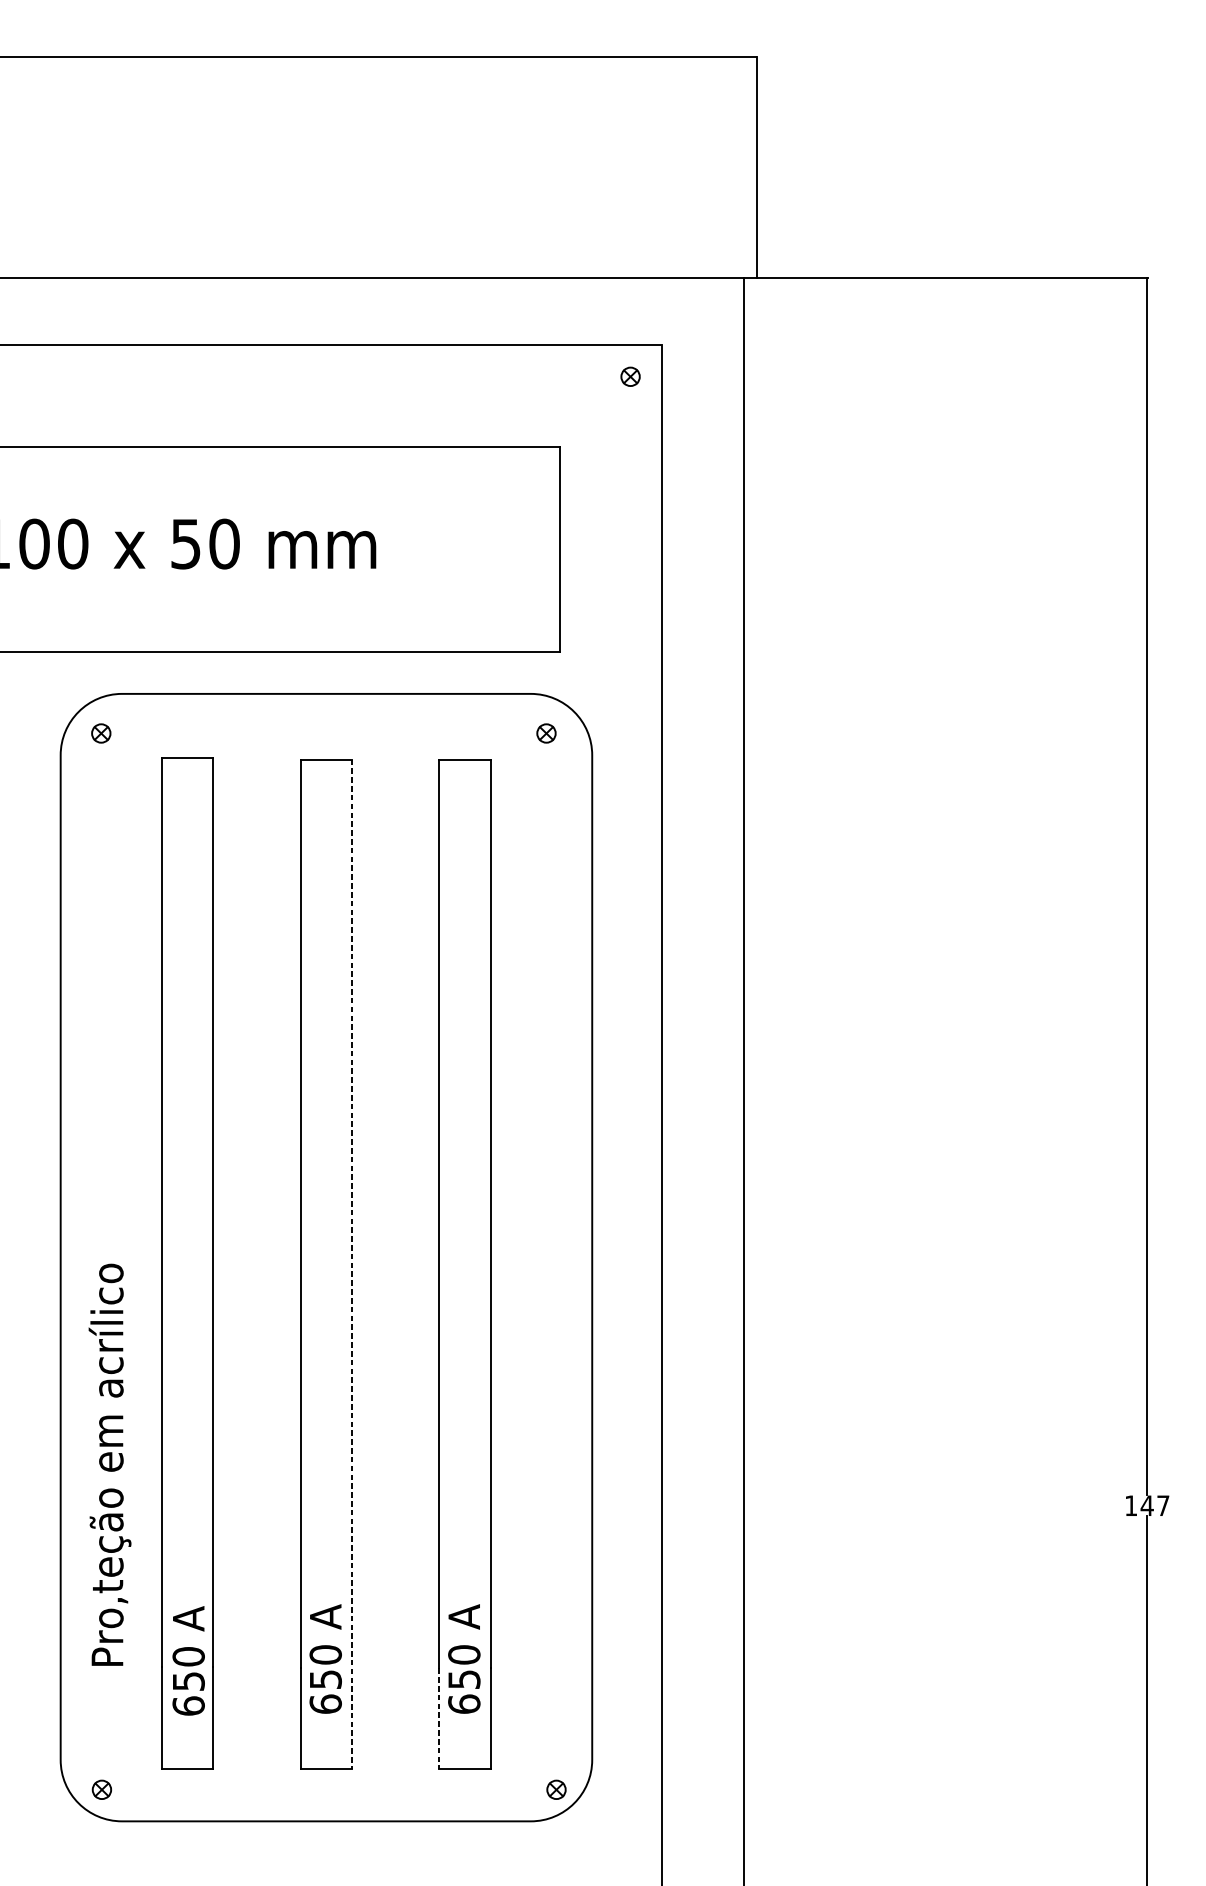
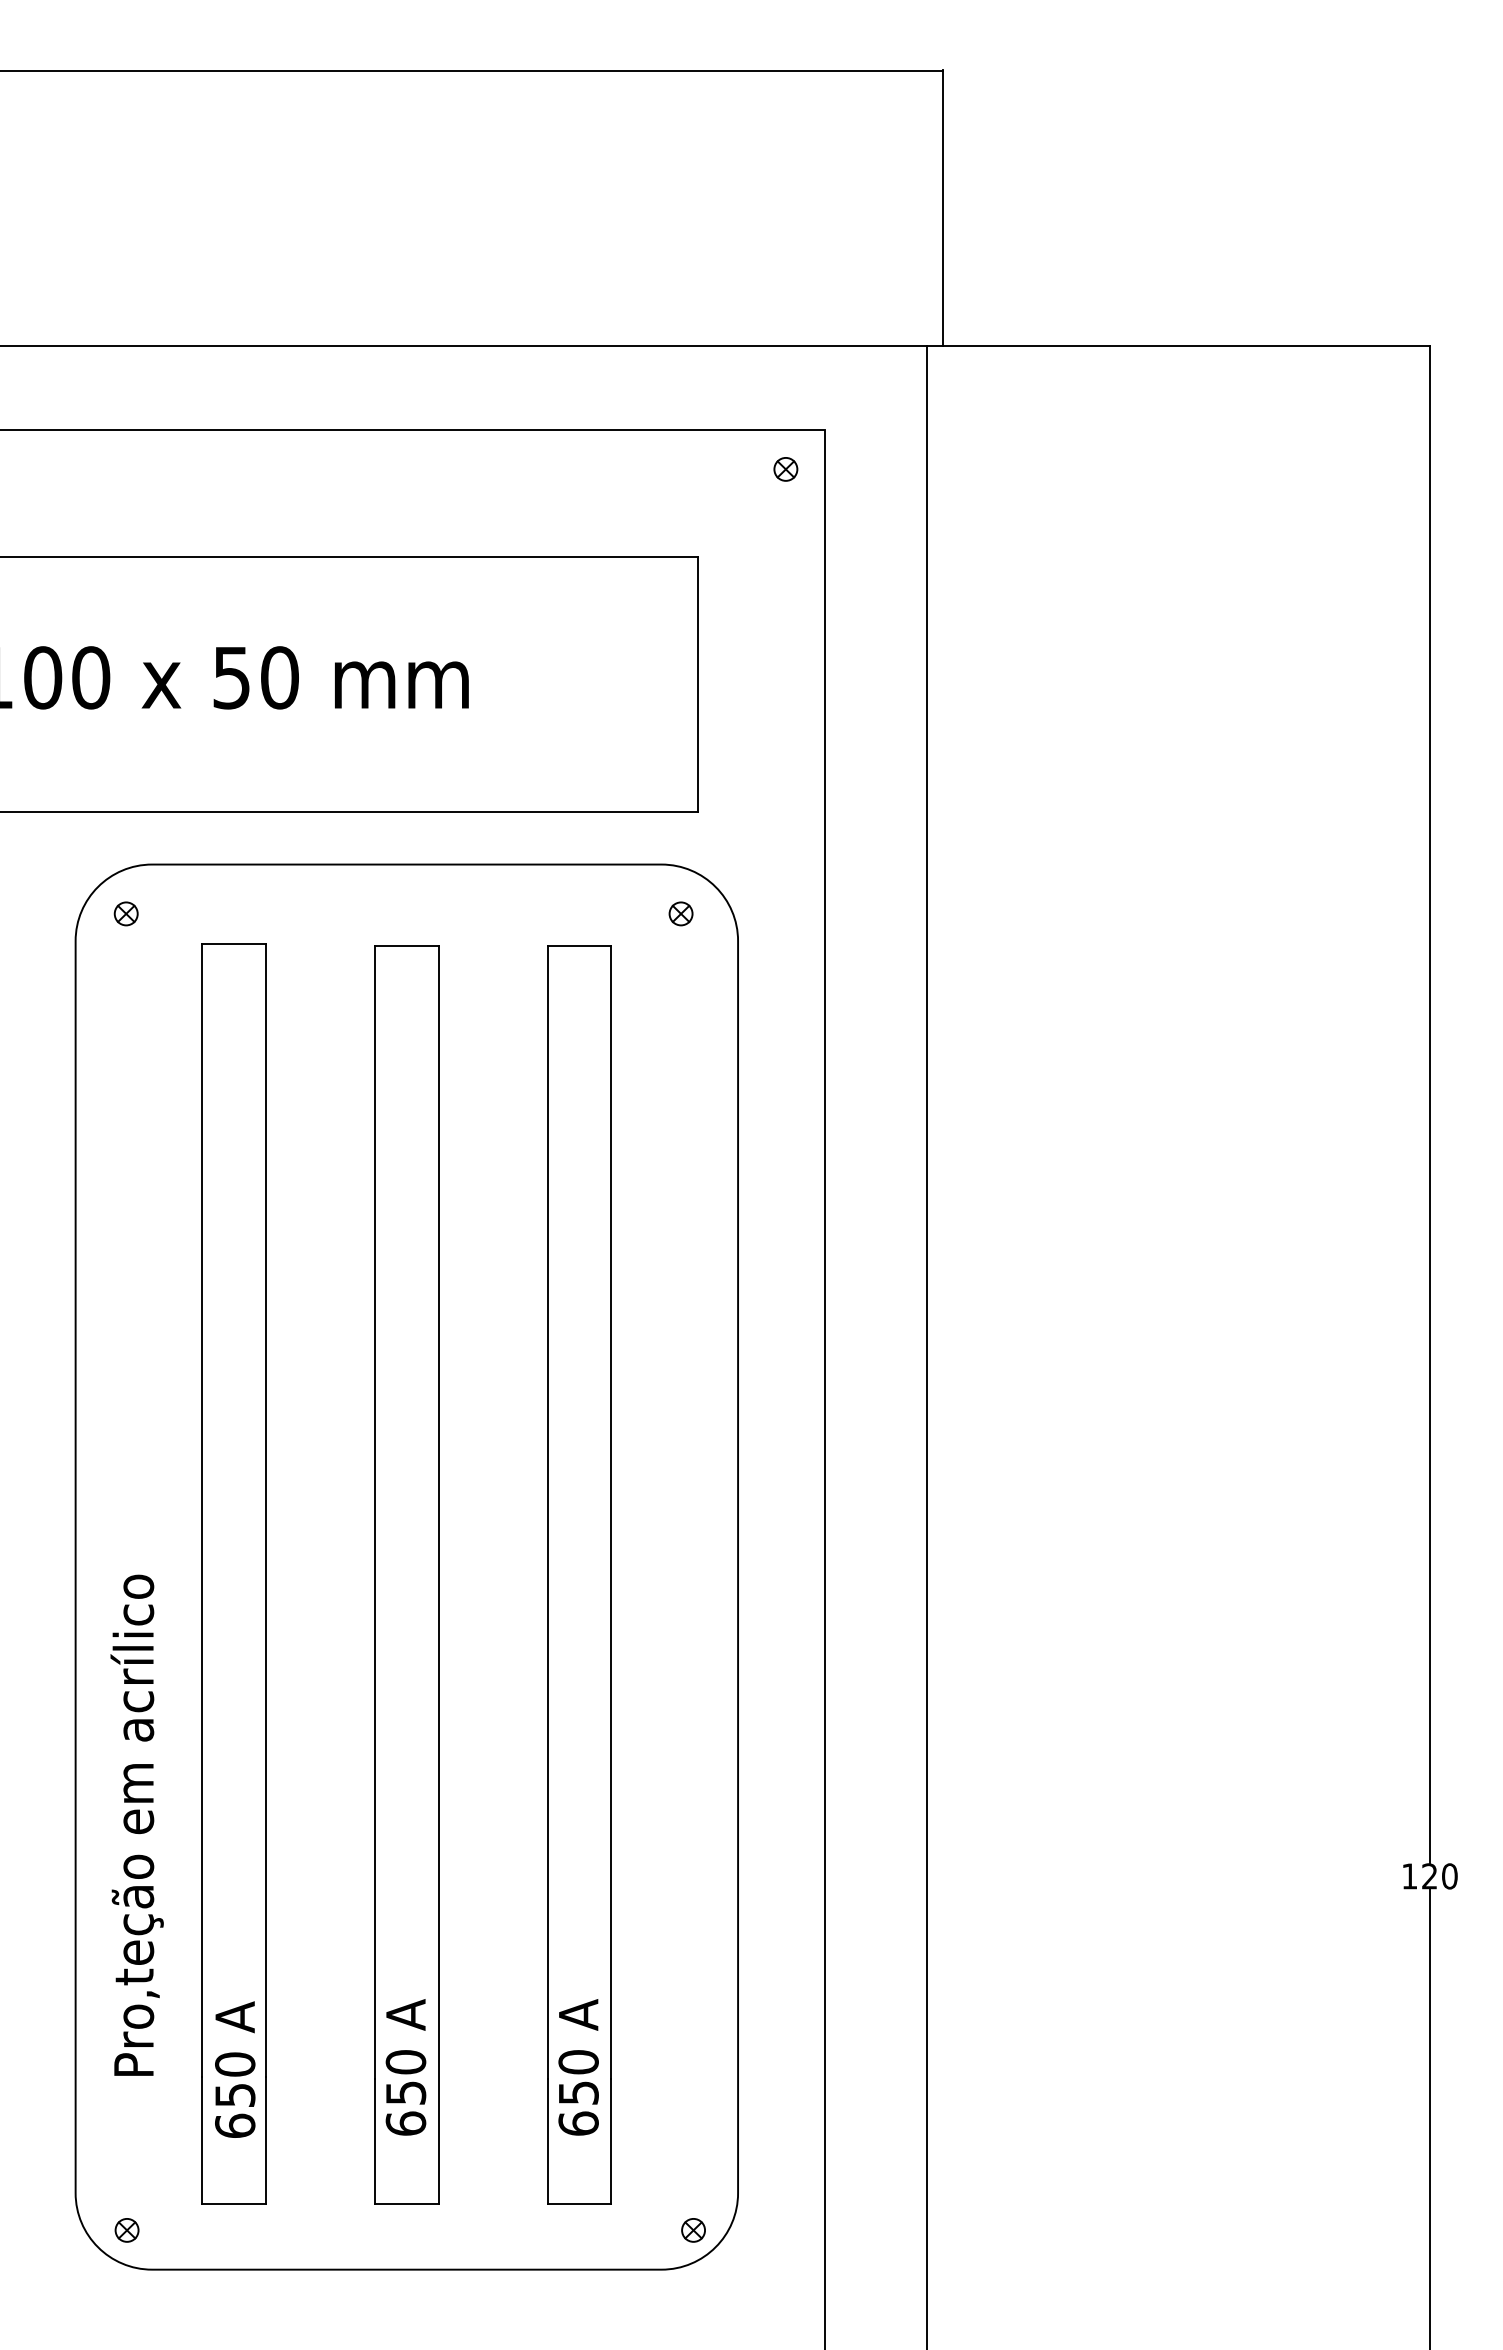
line: (351, 1264) -> (438, 1575), dashed -> solid
text: (1155, 1505) -> (1439, 1876), 147 -> 120
line: (439, 1718) -> (547, 2141), dashed -> solid

